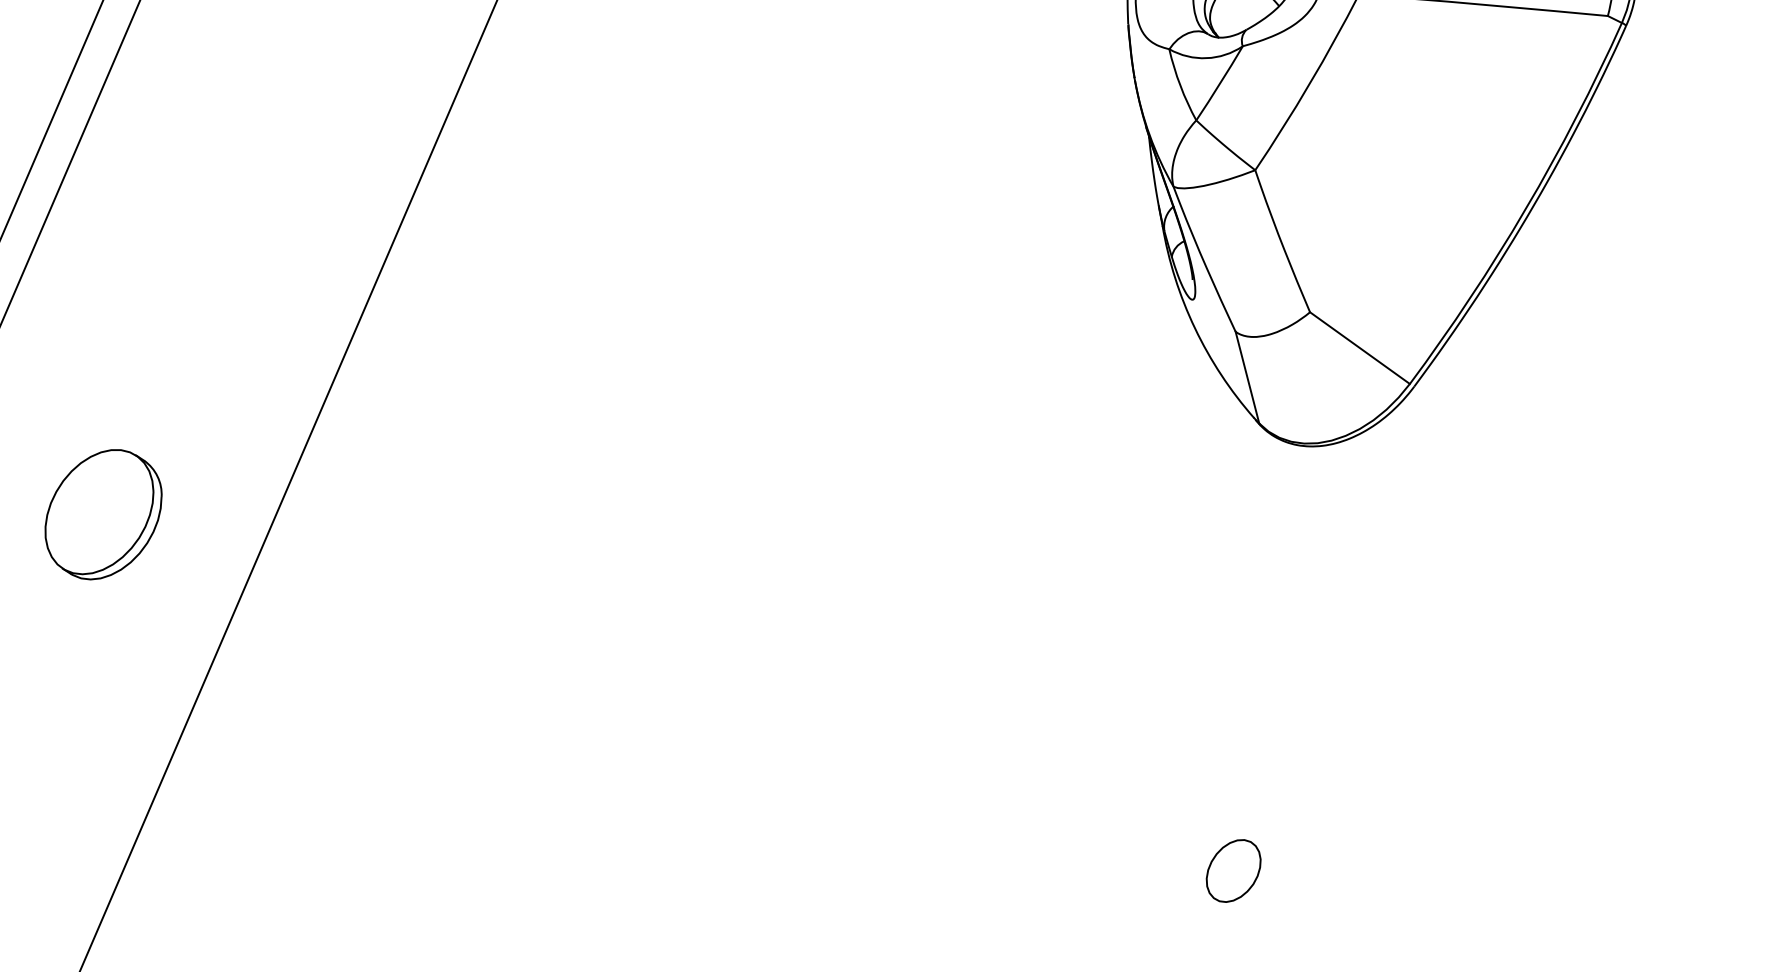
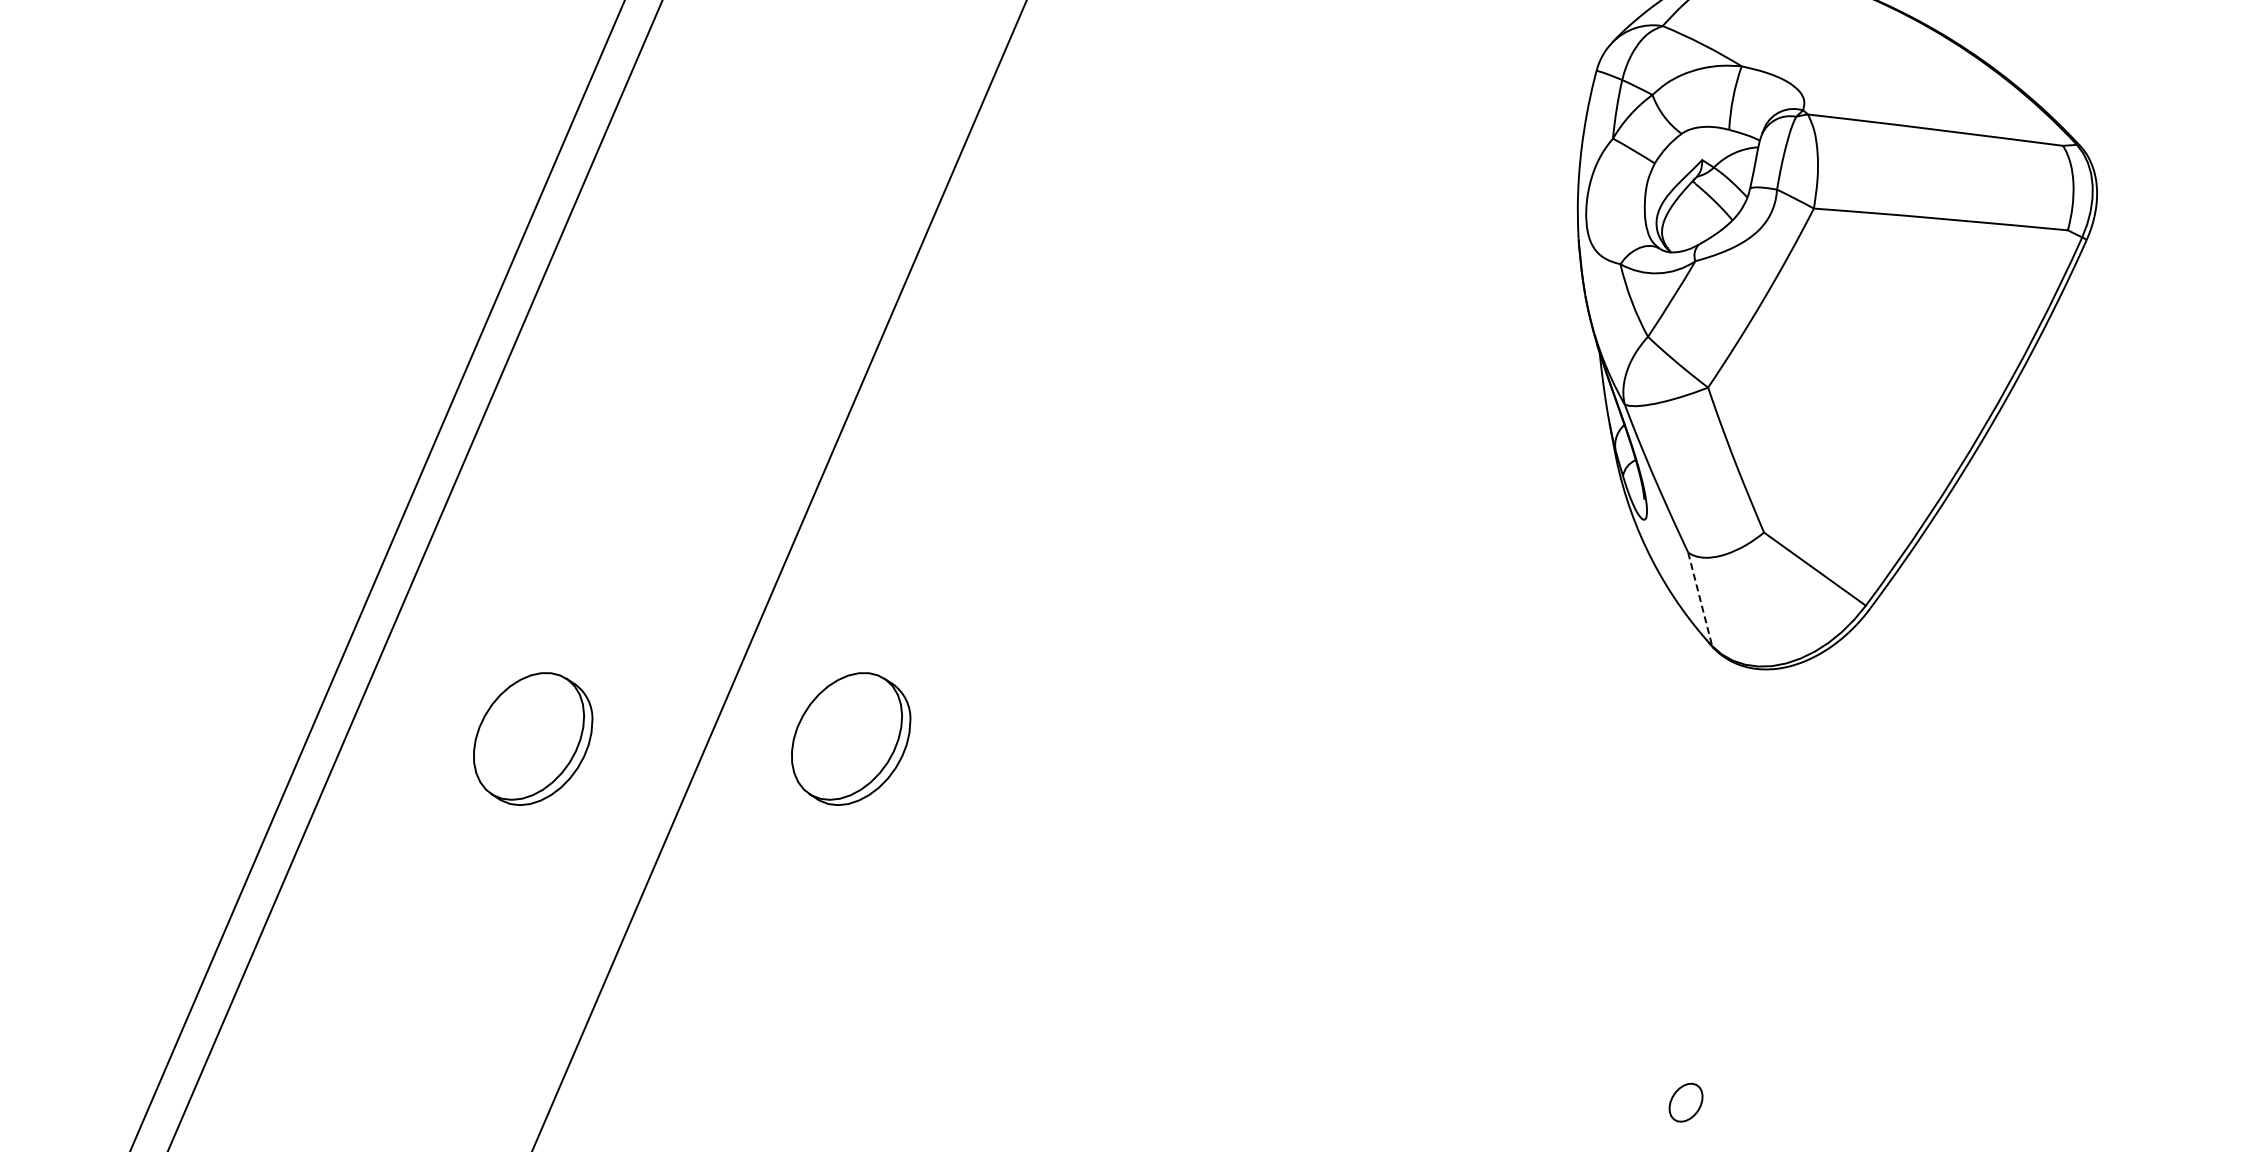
line: (1247, 377) -> (1700, 599), solid -> dashed
part: (415, 514) -> (851, 738), added
part: (1233, 870) -> (1685, 1102), size x0.6

